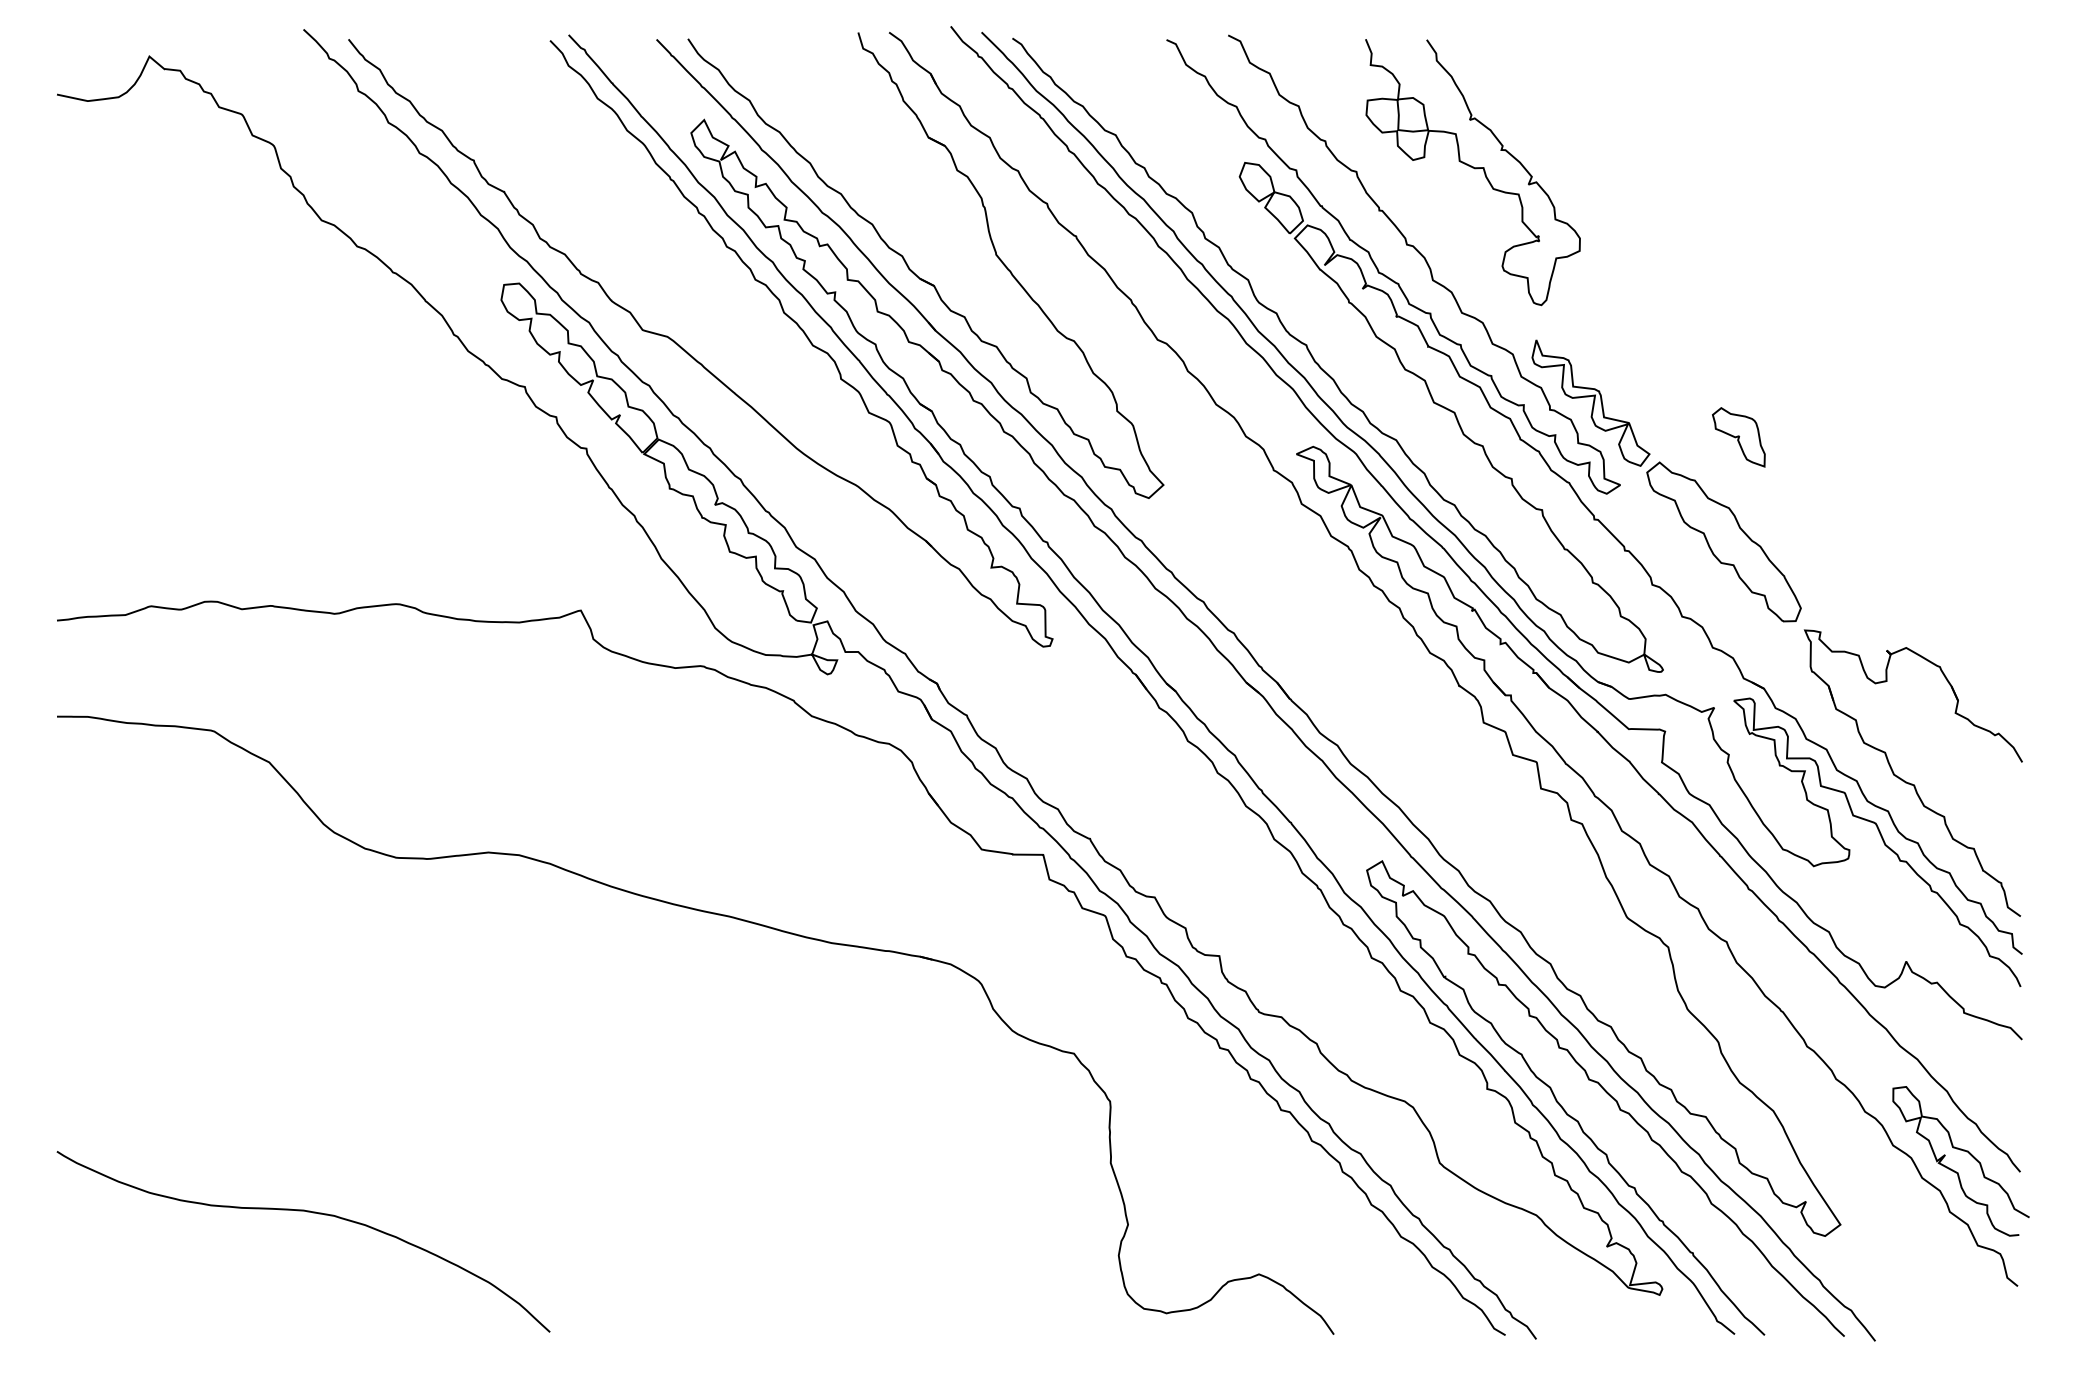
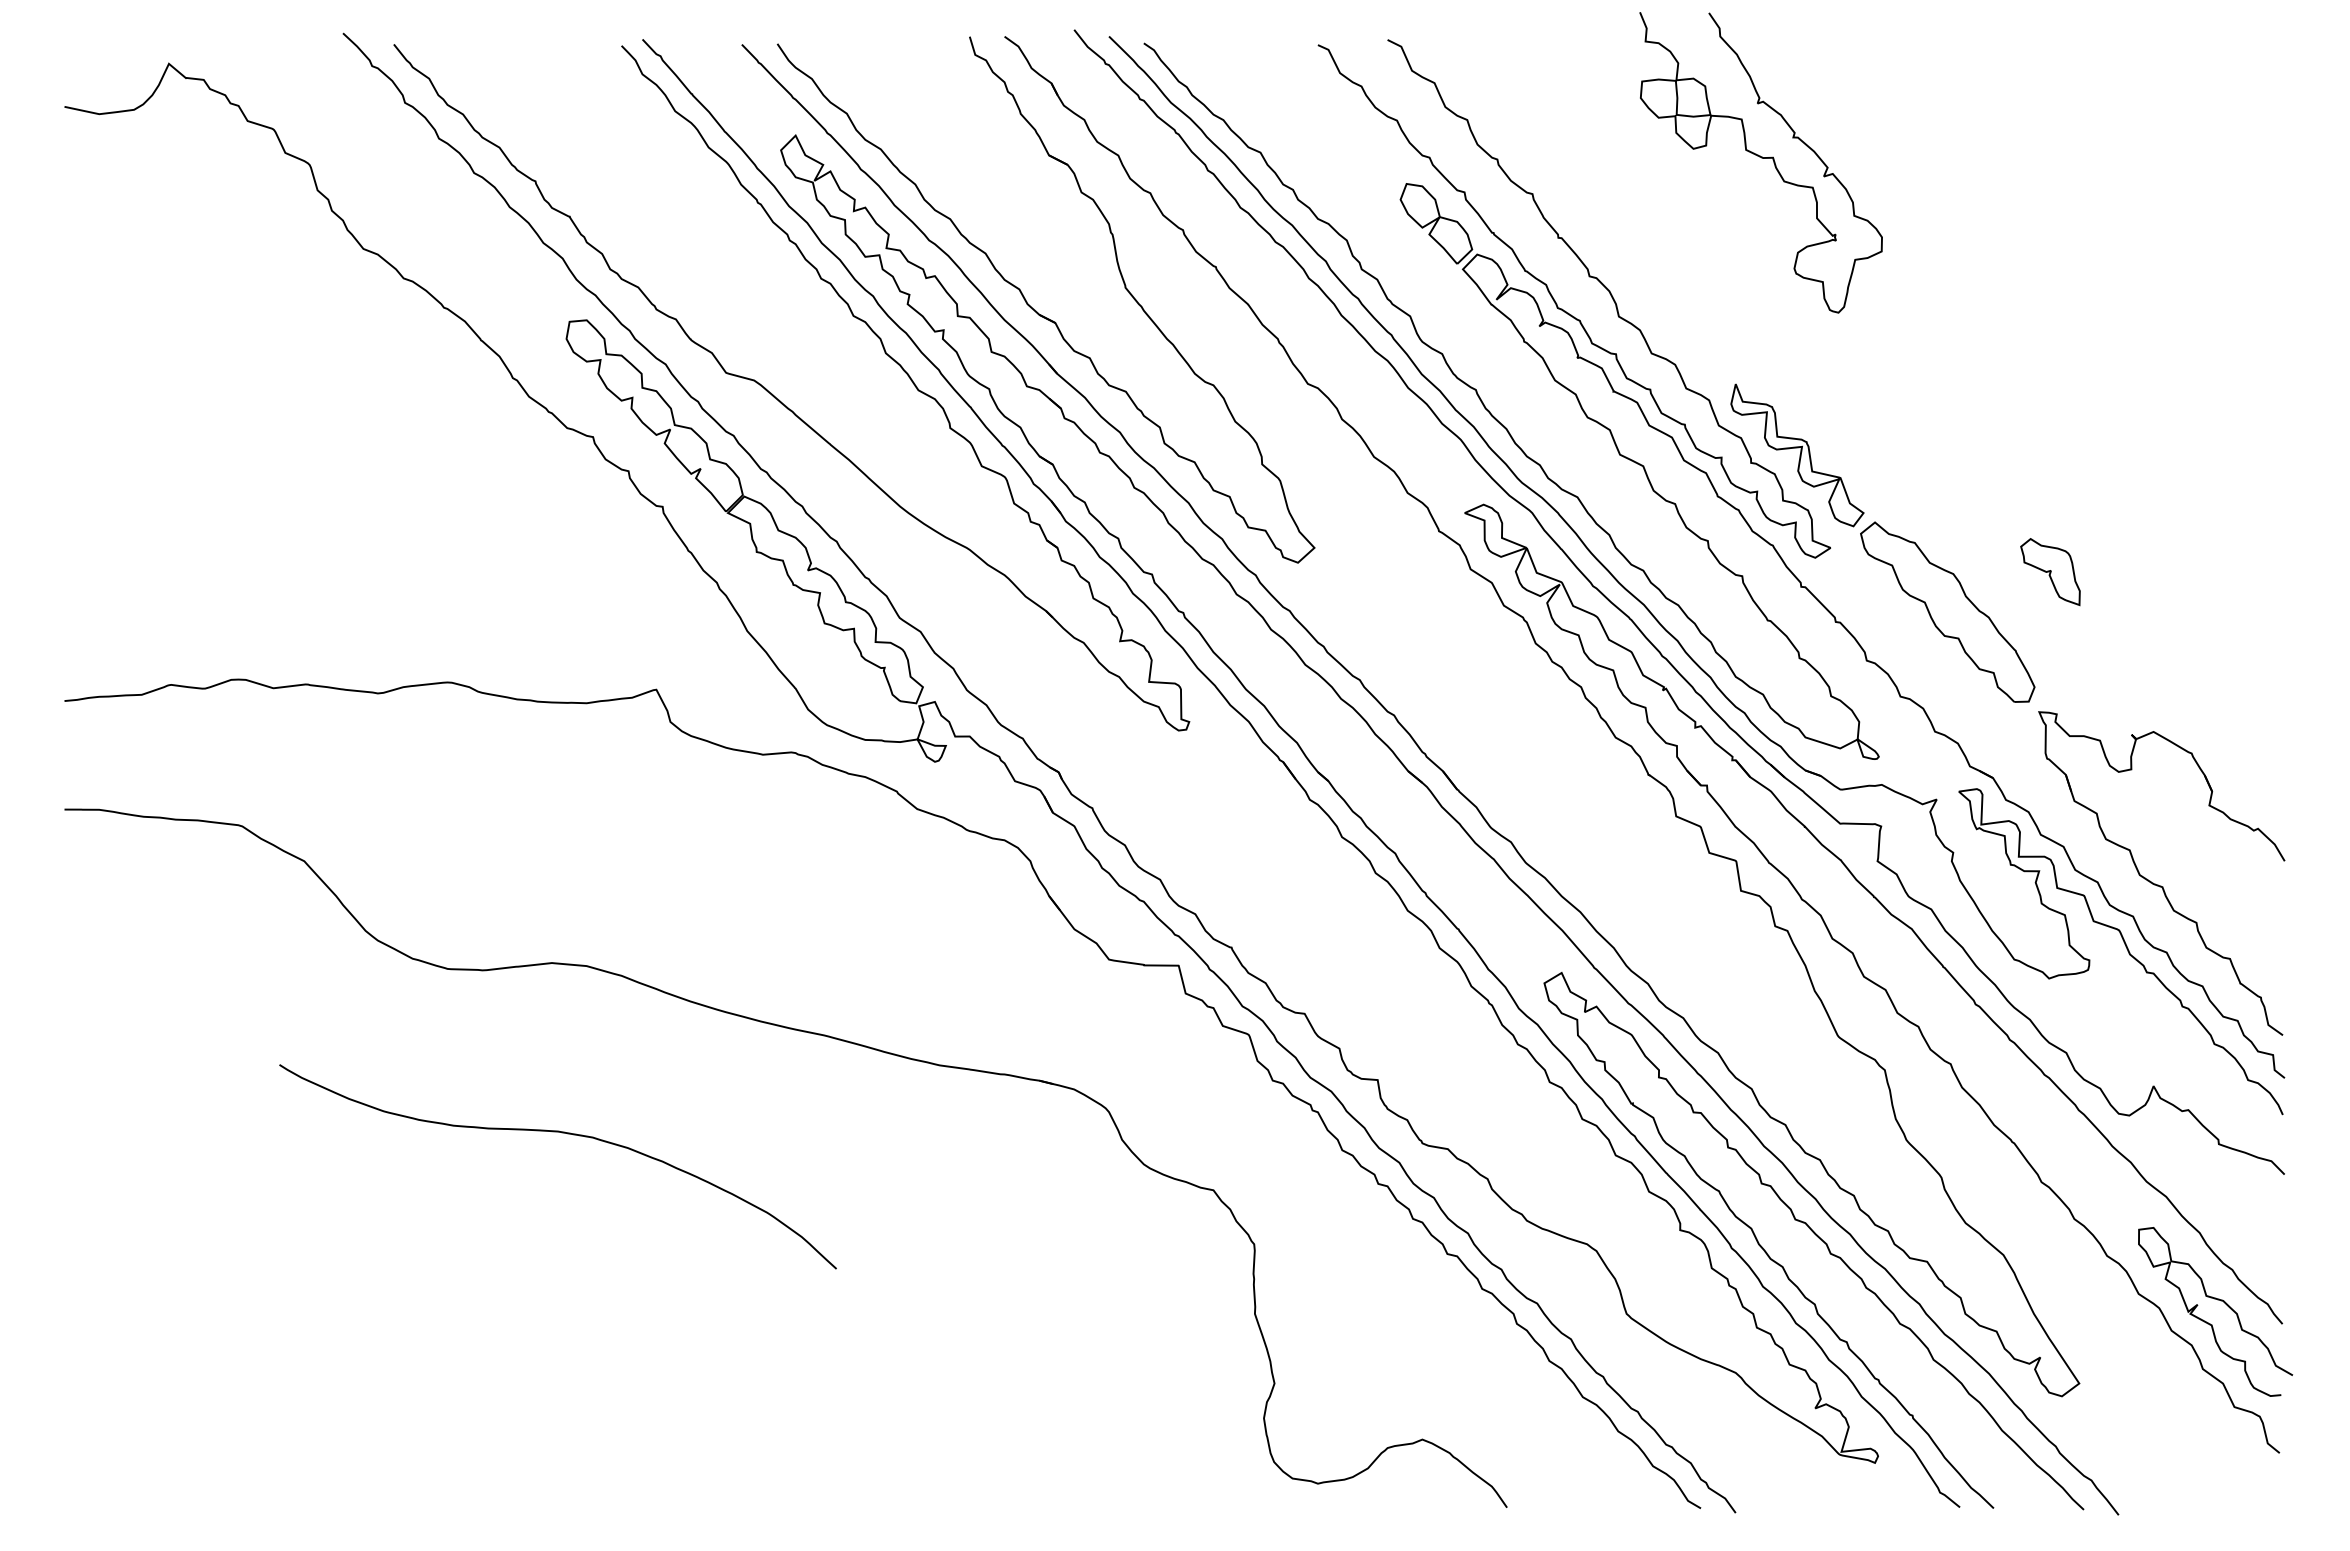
curve: (1473, 168) -> (1761, 158), moved
part: (1738, 437) -> (2050, 572), moved
curve: (306, 1212) -> (561, 1133), moved

